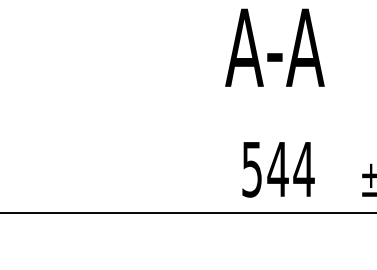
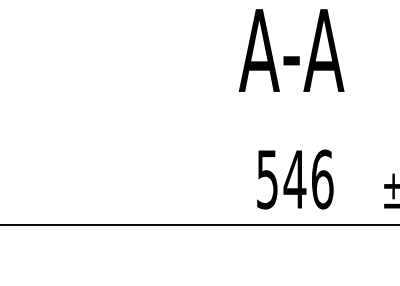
text: (303, 169) -> (321, 179), 544 -> 546

